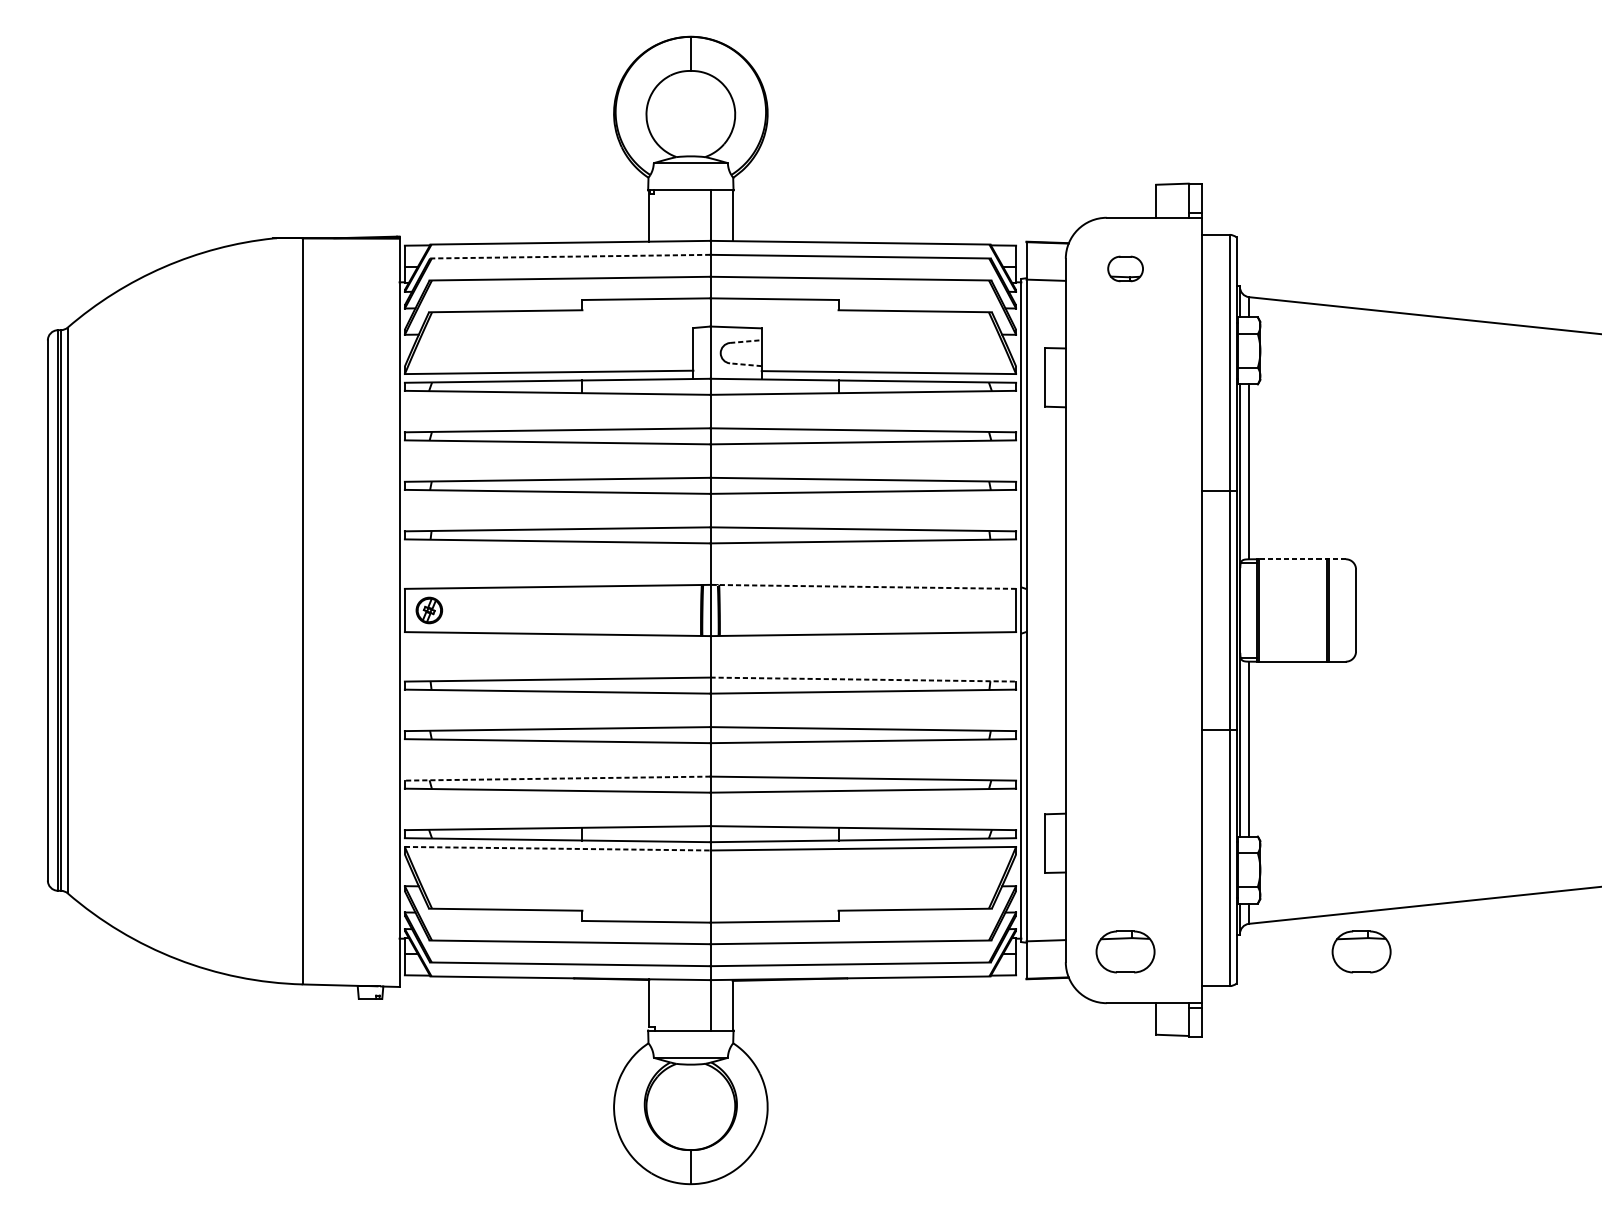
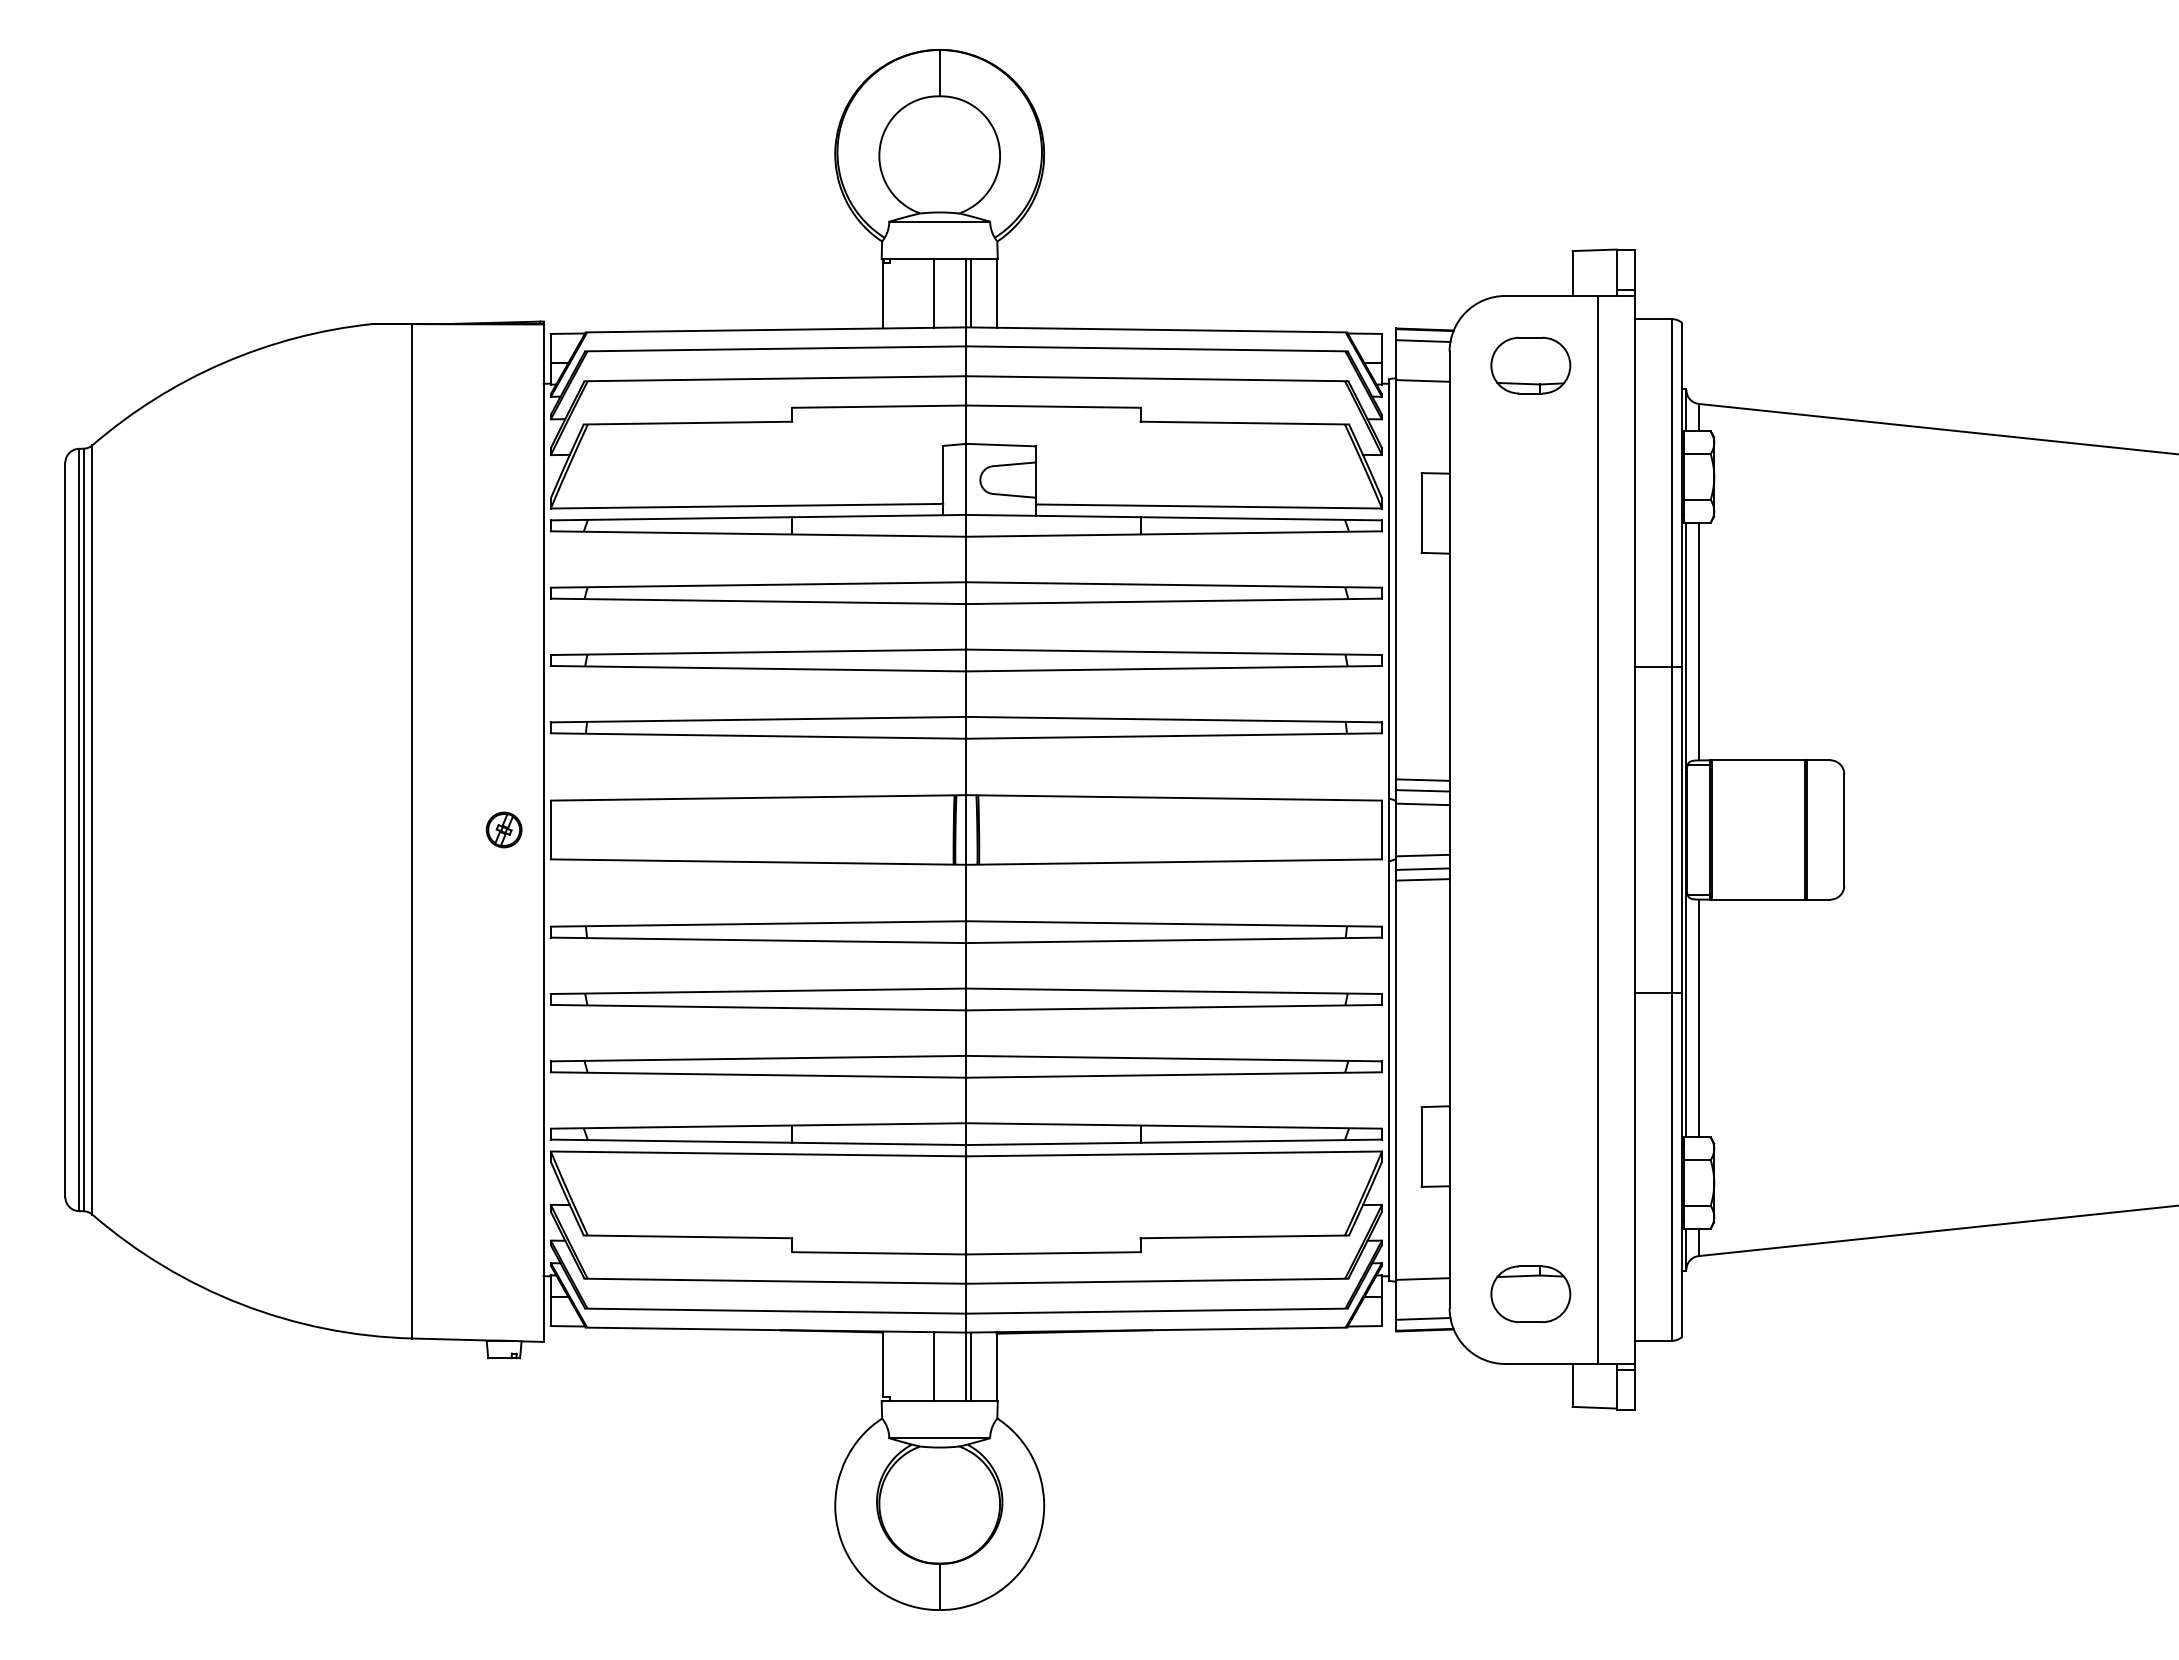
line: (686, 215) -> (933, 292), added
line: (714, 215) -> (971, 292), added
line: (1046, 251) -> (1423, 341), added
line: (570, 256) -> (775, 348), dashed -> solid
part: (1125, 268) -> (1530, 365), size x1.67
line: (745, 341) -> (1014, 464), dashed -> solid
line: (745, 364) -> (1014, 495), dashed -> solid
line: (1302, 559) -> (1771, 760), dashed -> solid
line: (1045, 573) -> (1422, 779), added
line: (1045, 581) -> (1422, 790), added
line: (863, 586) -> (1174, 797), dashed -> solid
line: (1045, 591) -> (1422, 804), added
part: (428, 610) -> (503, 829), moved
line: (1175, 610) -> (1598, 829), added
line: (1045, 629) -> (1422, 855), added
line: (1045, 638) -> (1422, 868), added
line: (1045, 646) -> (1422, 879), added
line: (863, 679) -> (1174, 923), dashed -> solid
line: (557, 778) -> (758, 1058), dashed -> solid
line: (557, 848) -> (758, 1153), dashed -> solid
part: (1361, 952) -> (1851, 1294), removed
line: (1046, 969) -> (1423, 1318), added
line: (686, 1005) -> (933, 1366), added
line: (714, 1005) -> (971, 1366), added

